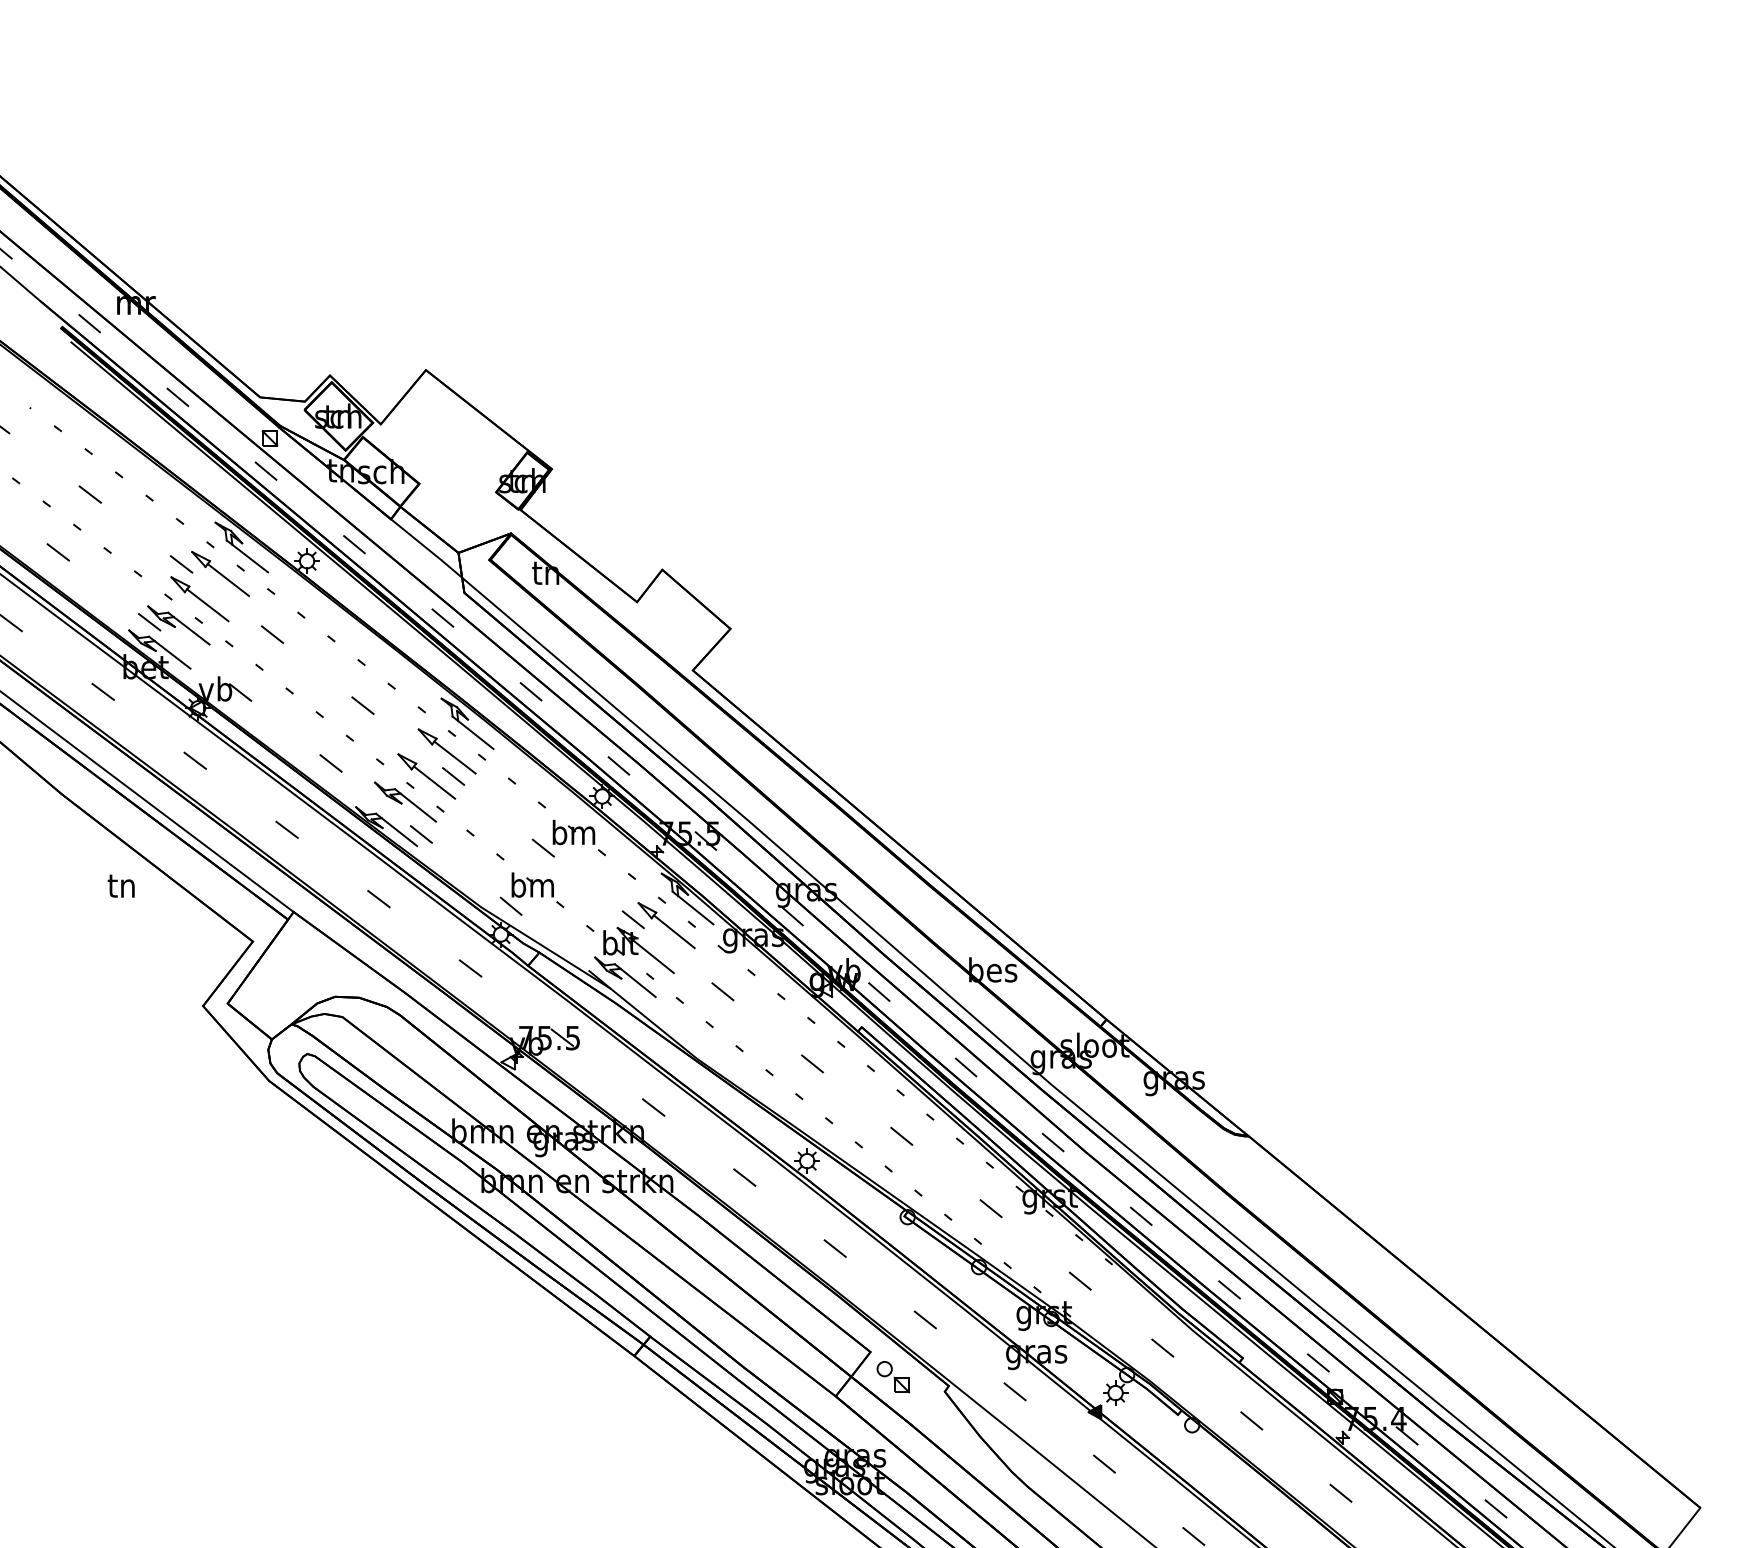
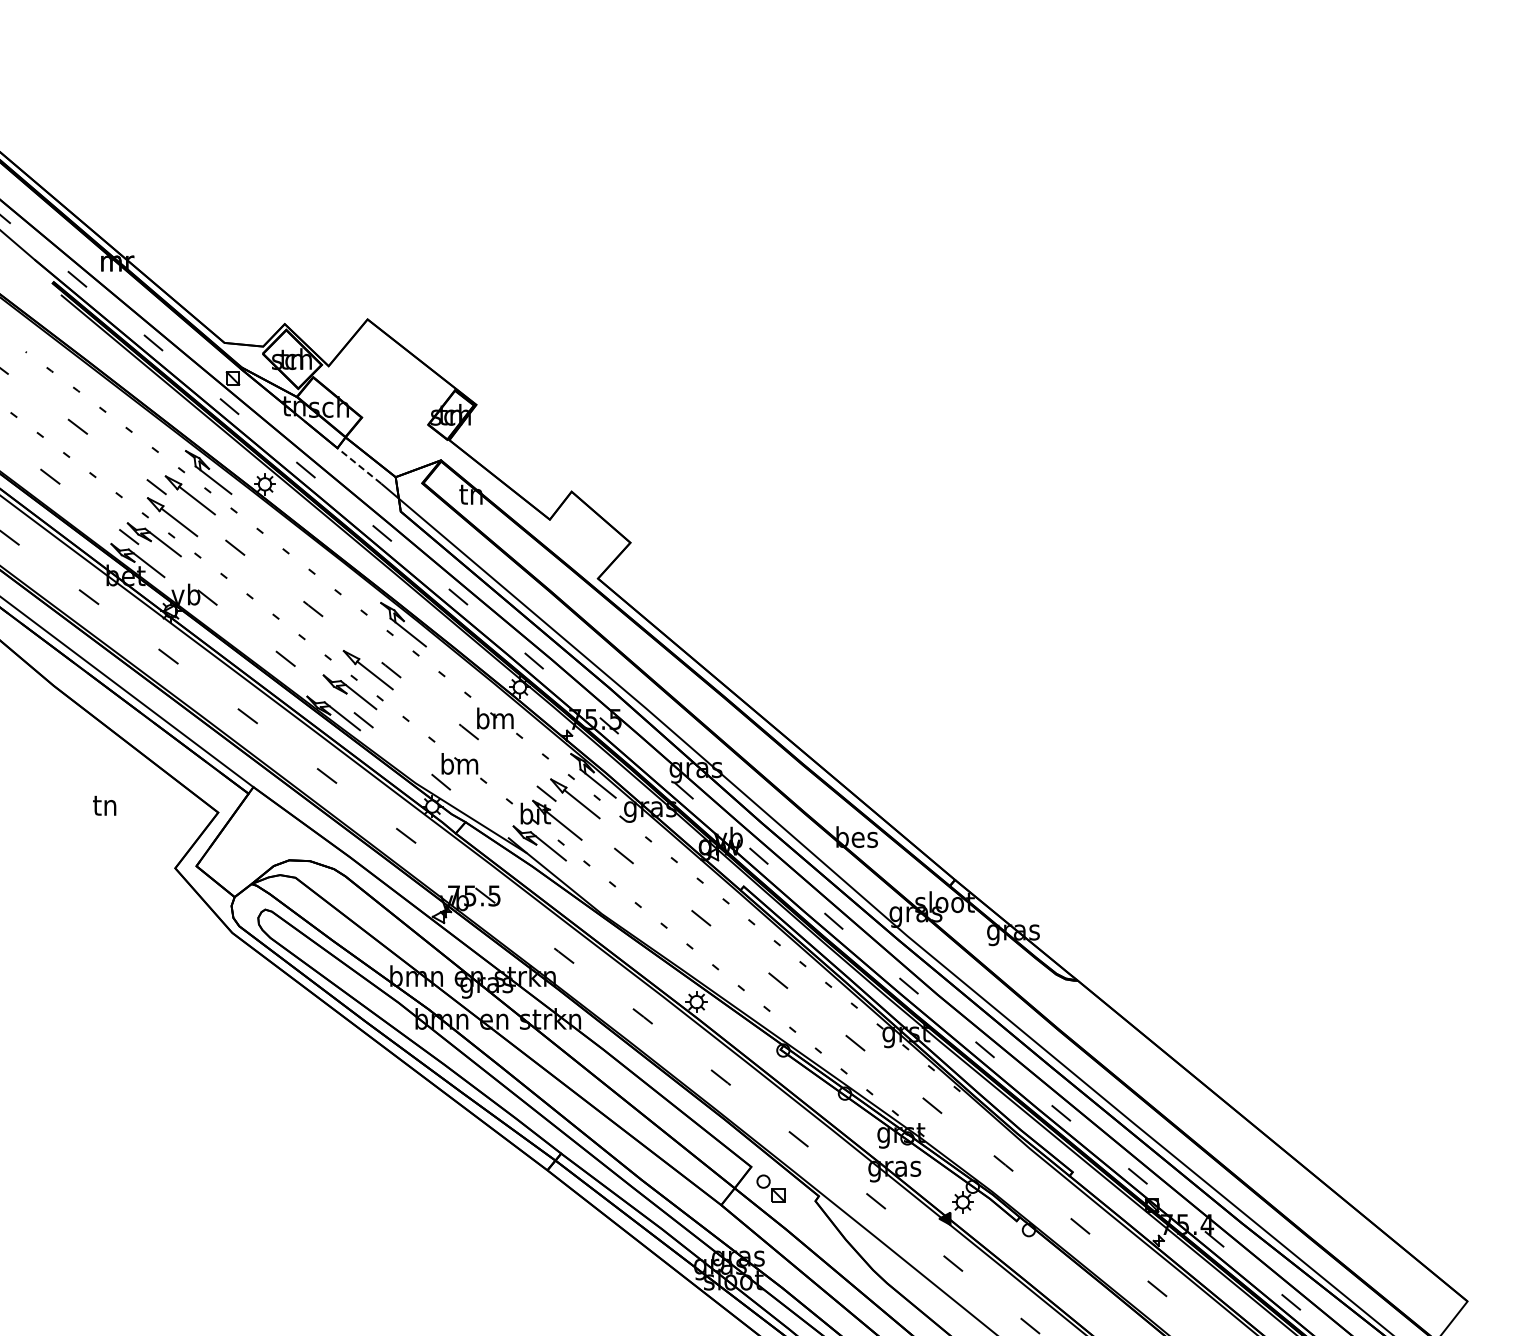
line: (415, 539) -> (358, 465), solid -> dashed
part: (446, 751) -> (385, 648), removed
text: (121, 885) -> (104, 805), moved

